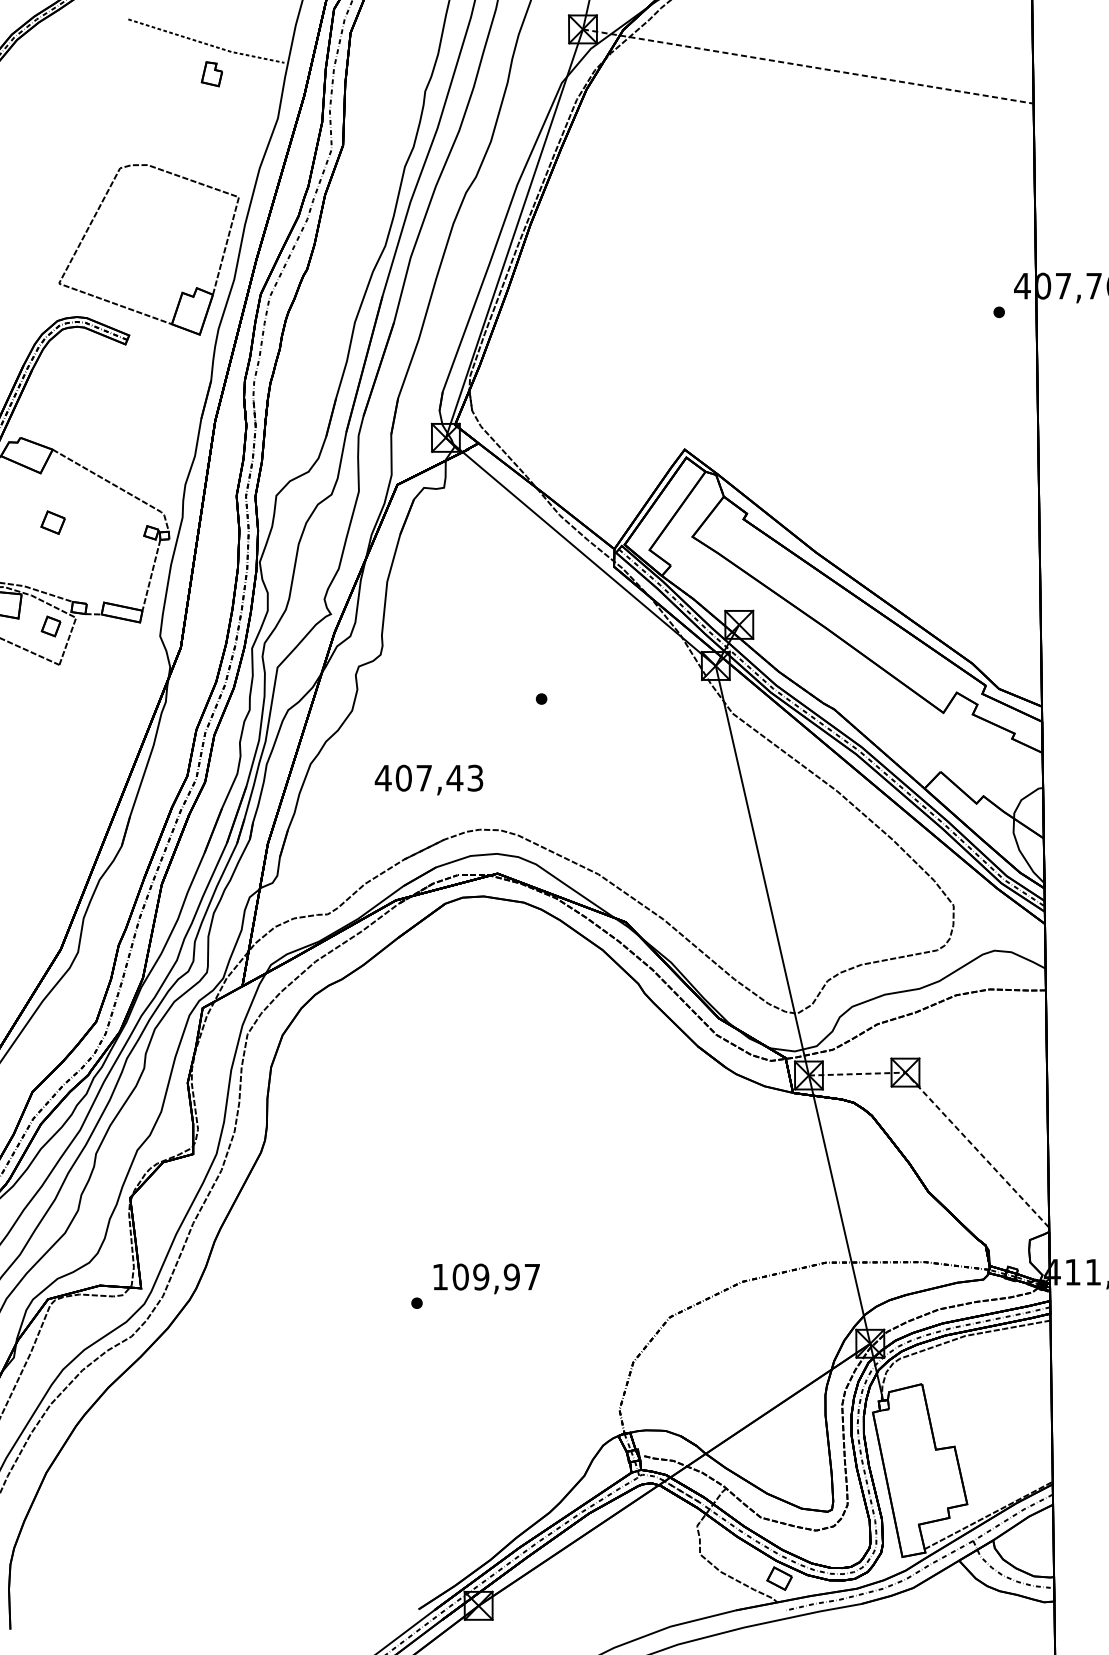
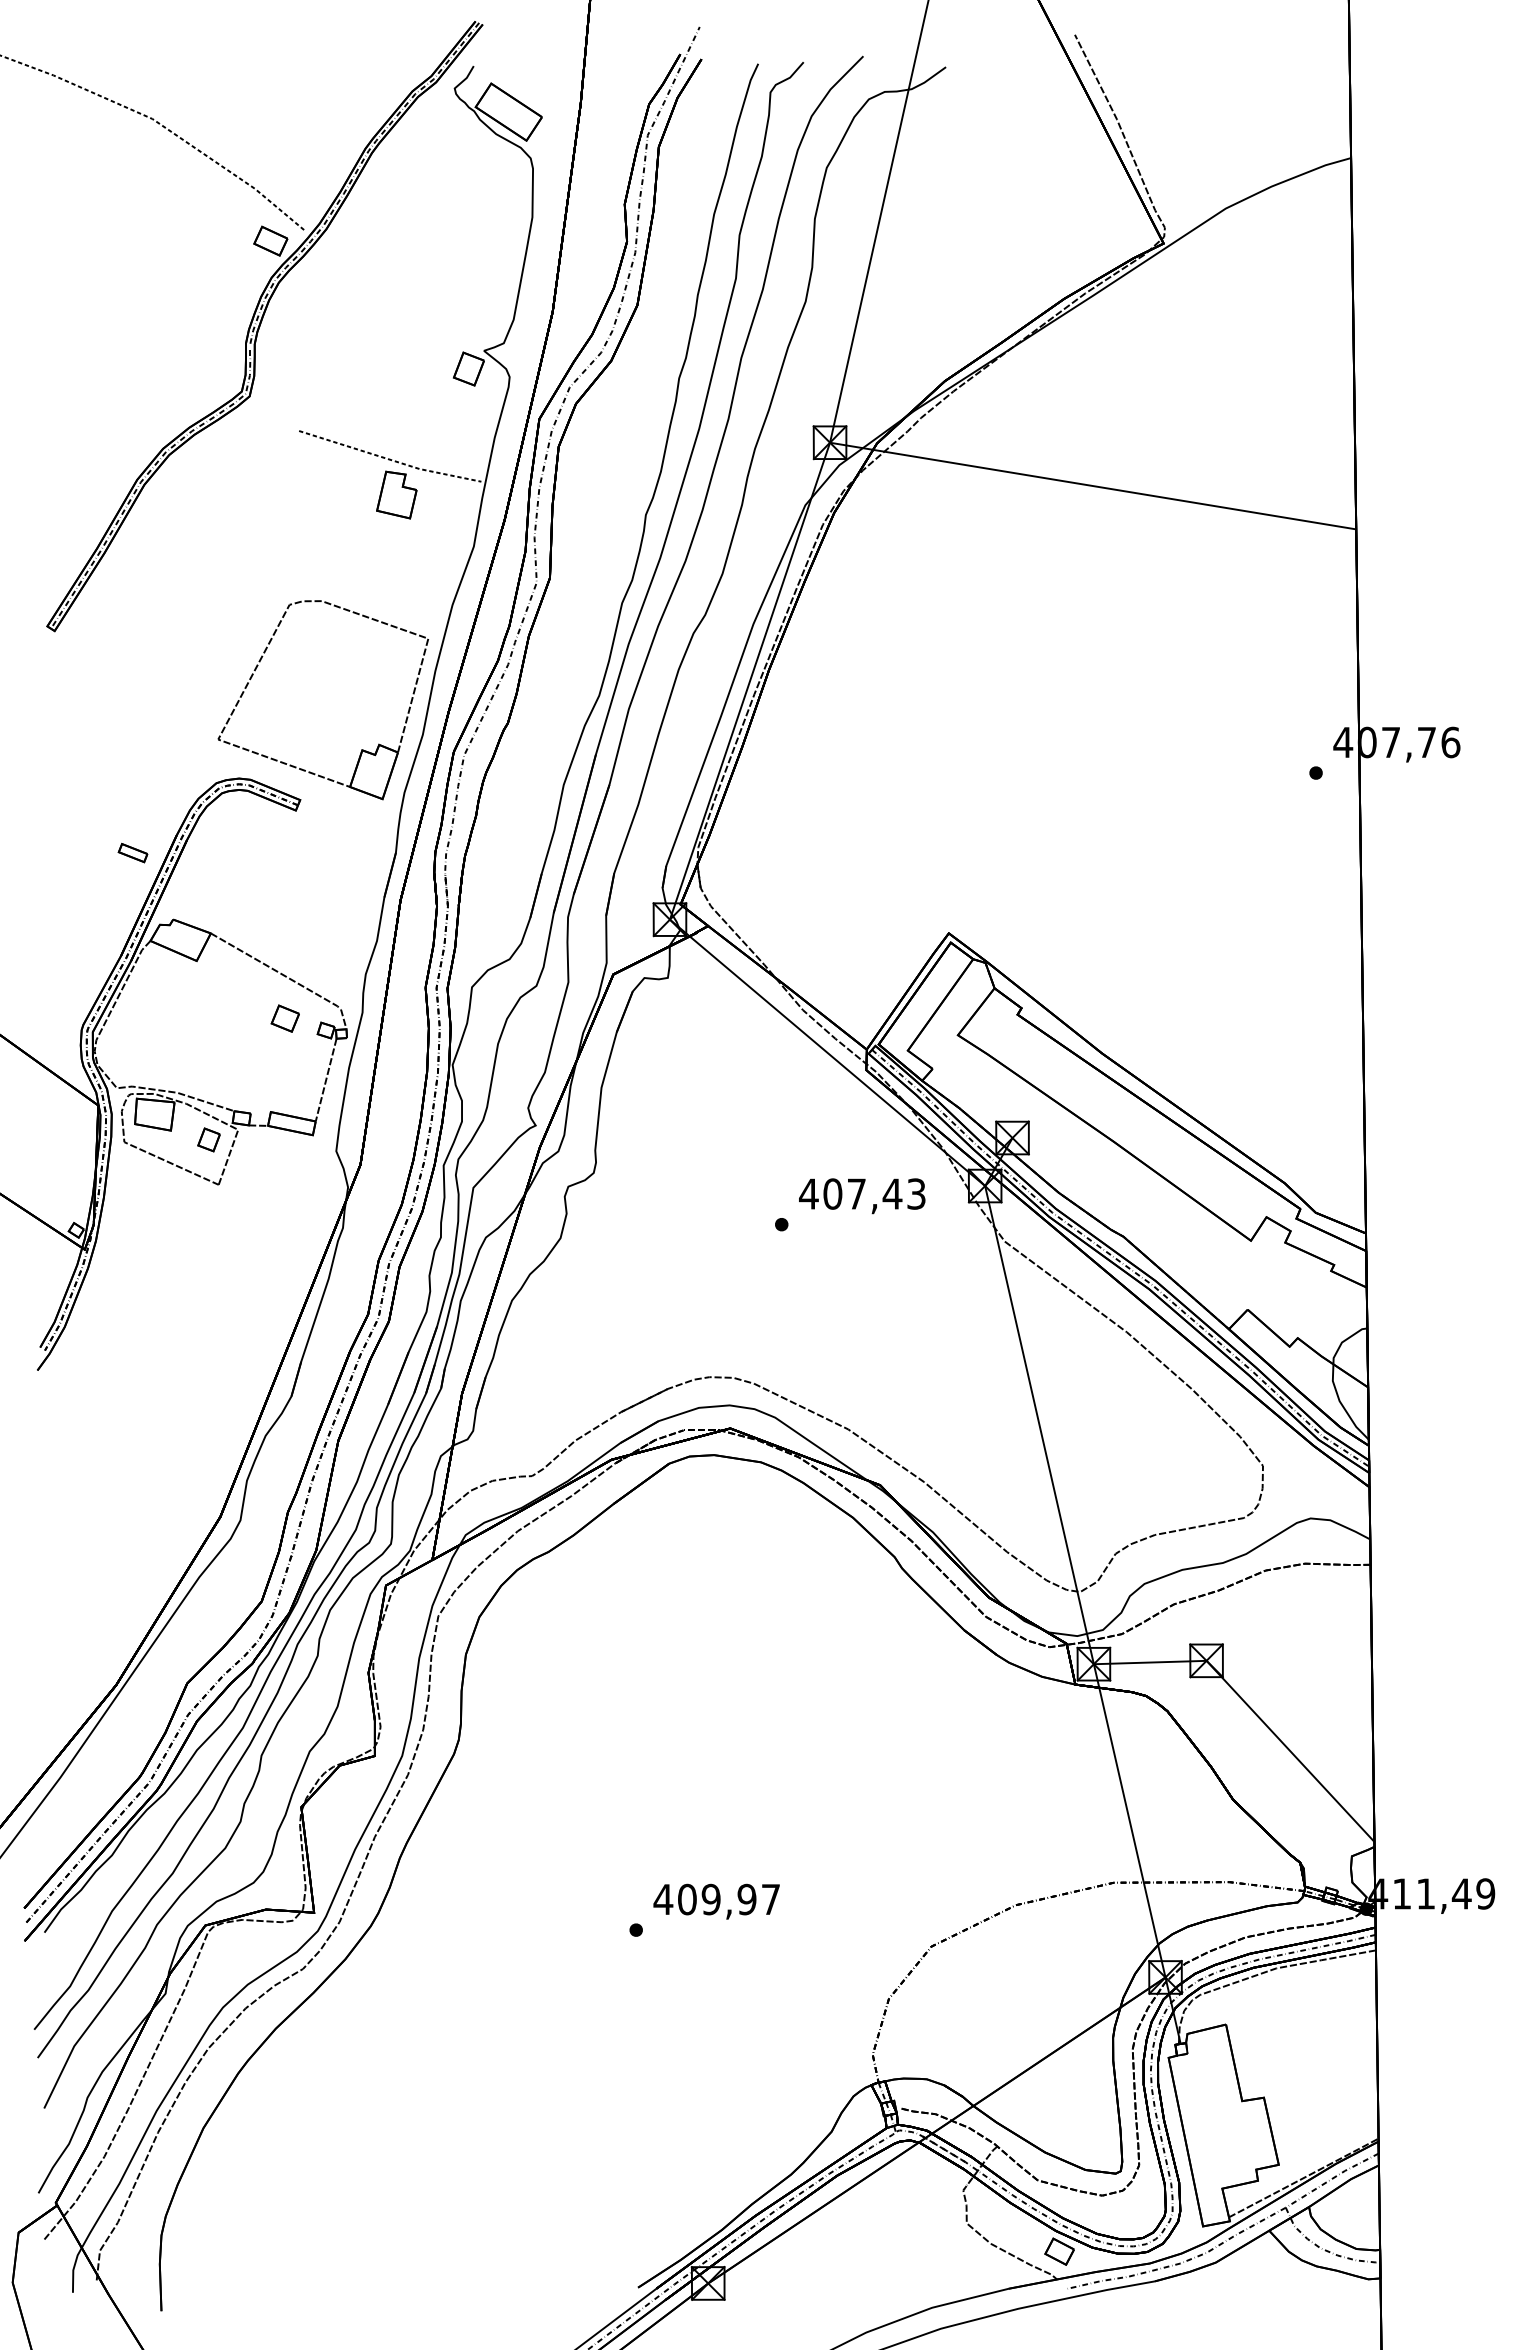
line: (808, 66) -> (1093, 486), dashed -> solid
part: (211, 73) -> (396, 494), size x1.67
part: (52, 522) -> (284, 1018), moved
text: (429, 780) -> (862, 1196), moved
line: (944, 1114) -> (1252, 1709), dashed -> solid
text: (440, 1277) -> (663, 1899), 109,97 -> 409,97

